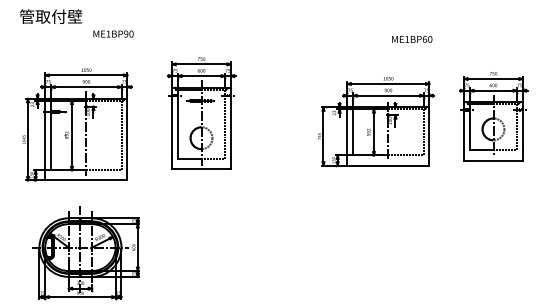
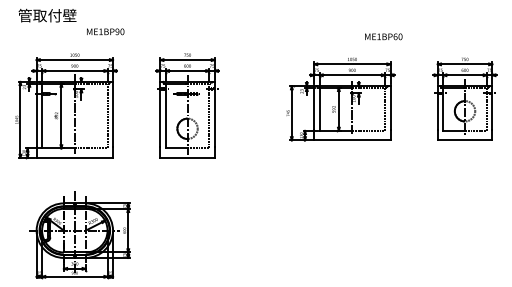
part: (493, 116) -> (465, 99), moved
part: (376, 122) -> (341, 100), moved
part: (77, 124) -> (66, 105), moved

